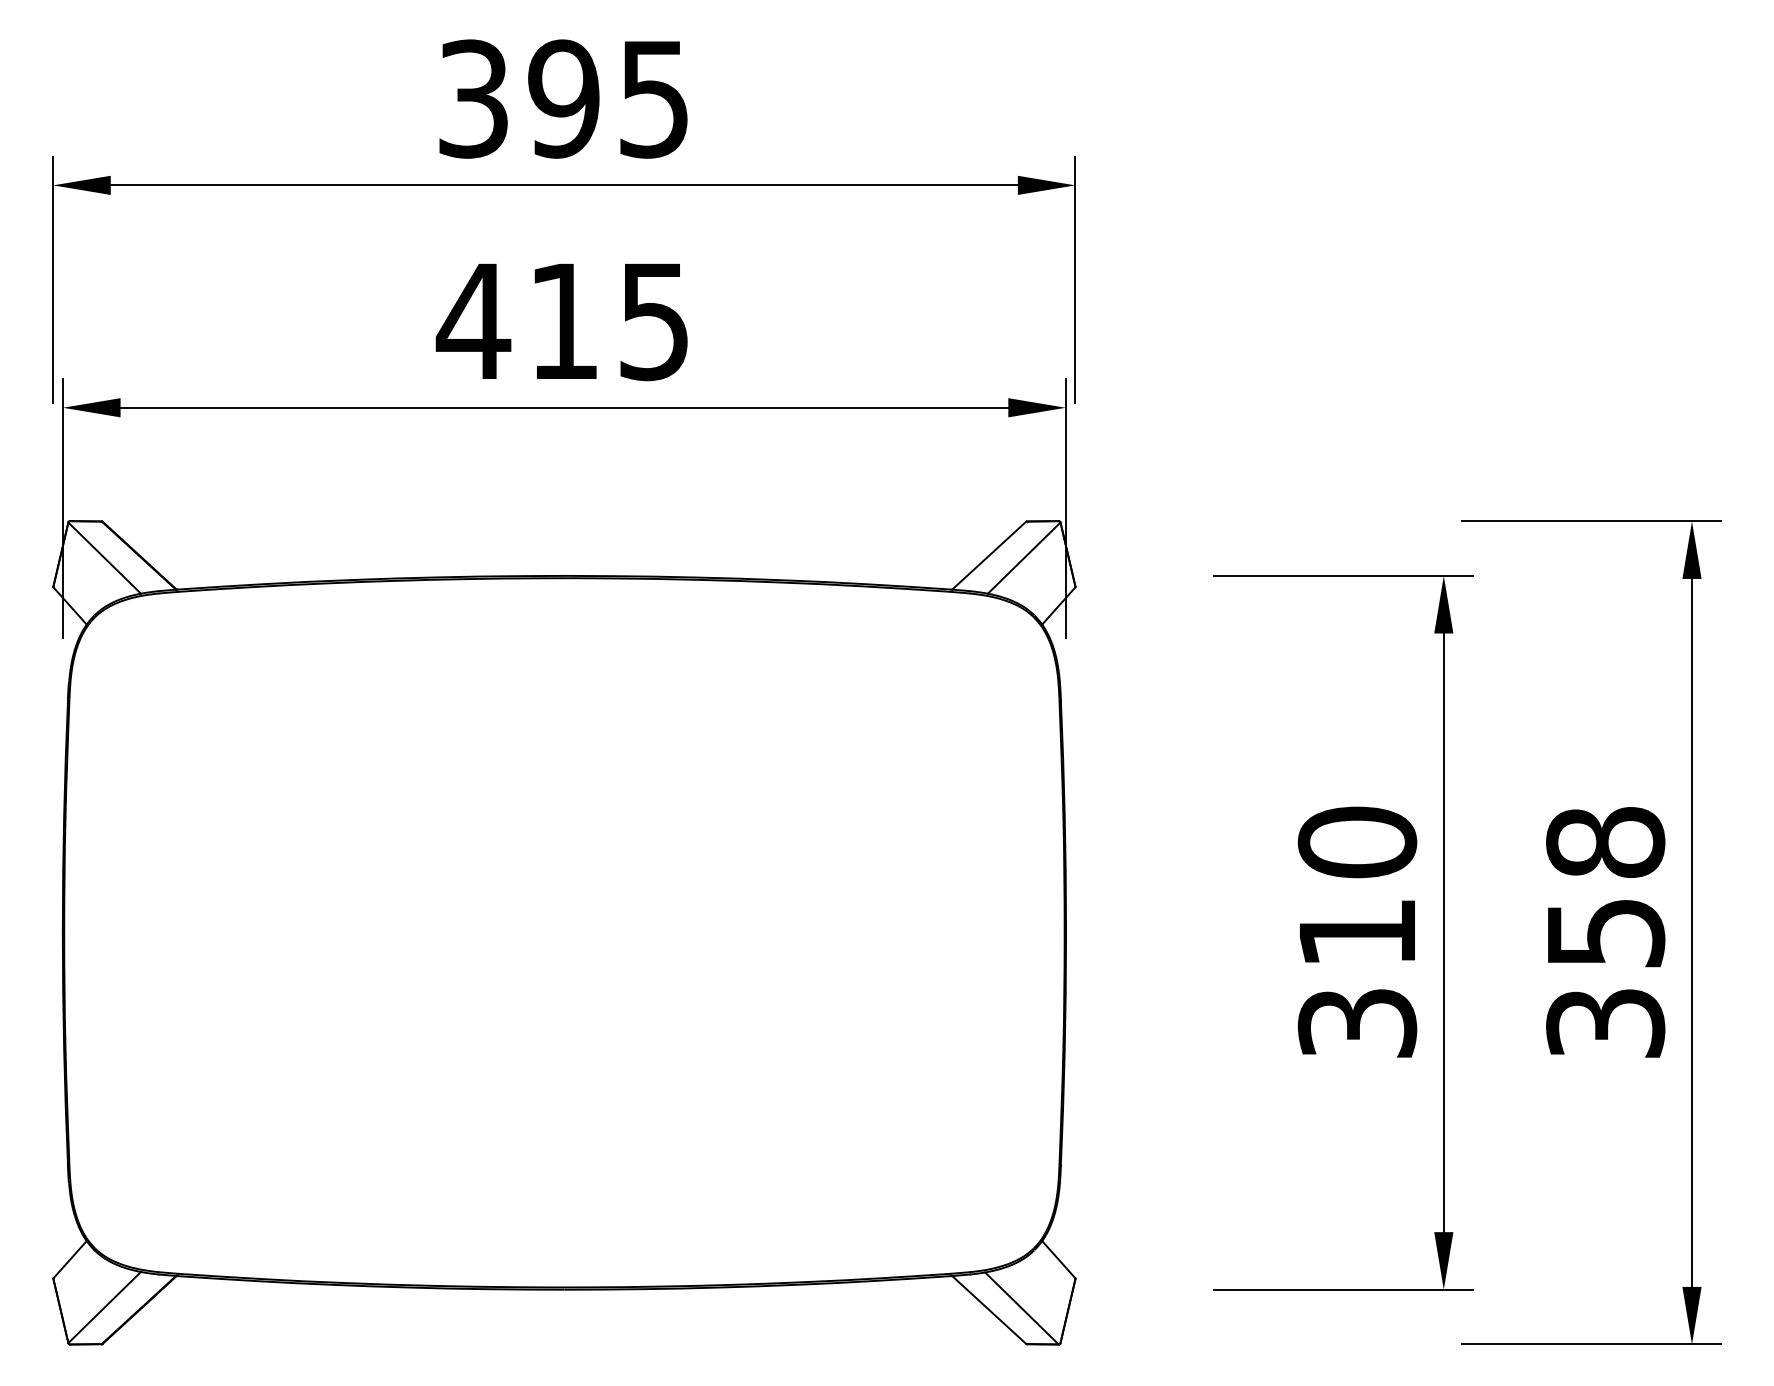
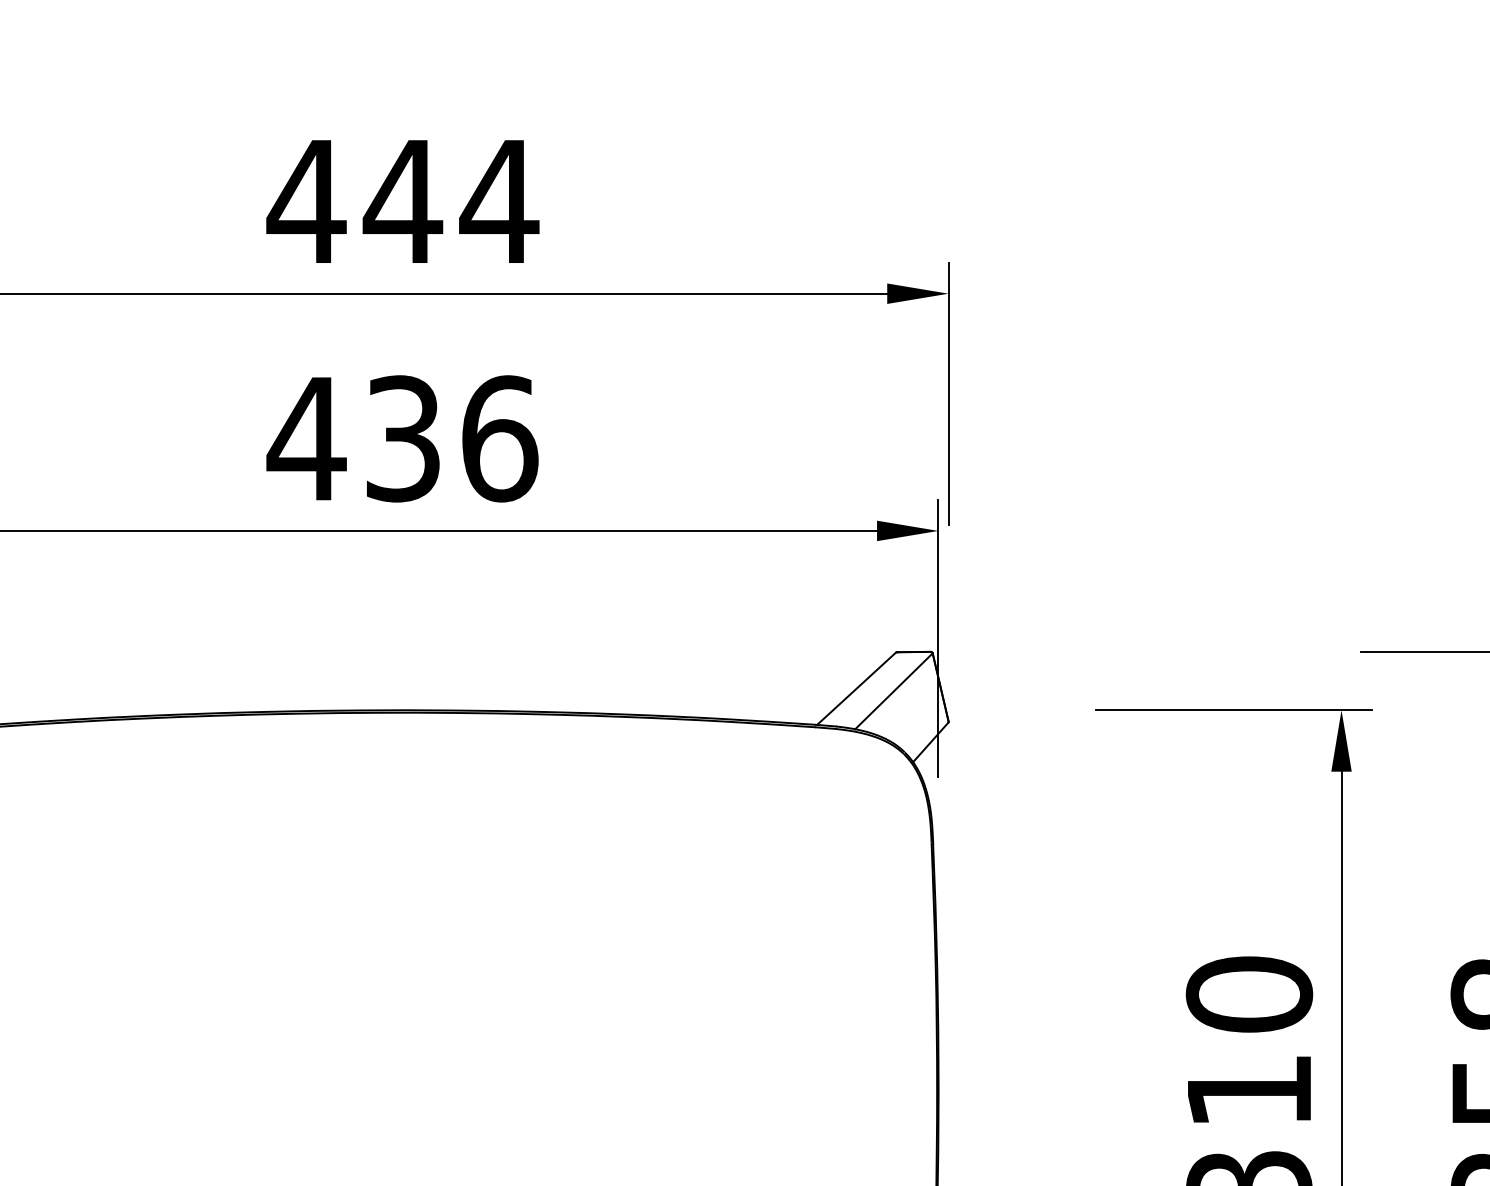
text: (563, 98) -> (402, 201), 395 -> 444
text: (610, 321) -> (452, 438), 415 -> 436

